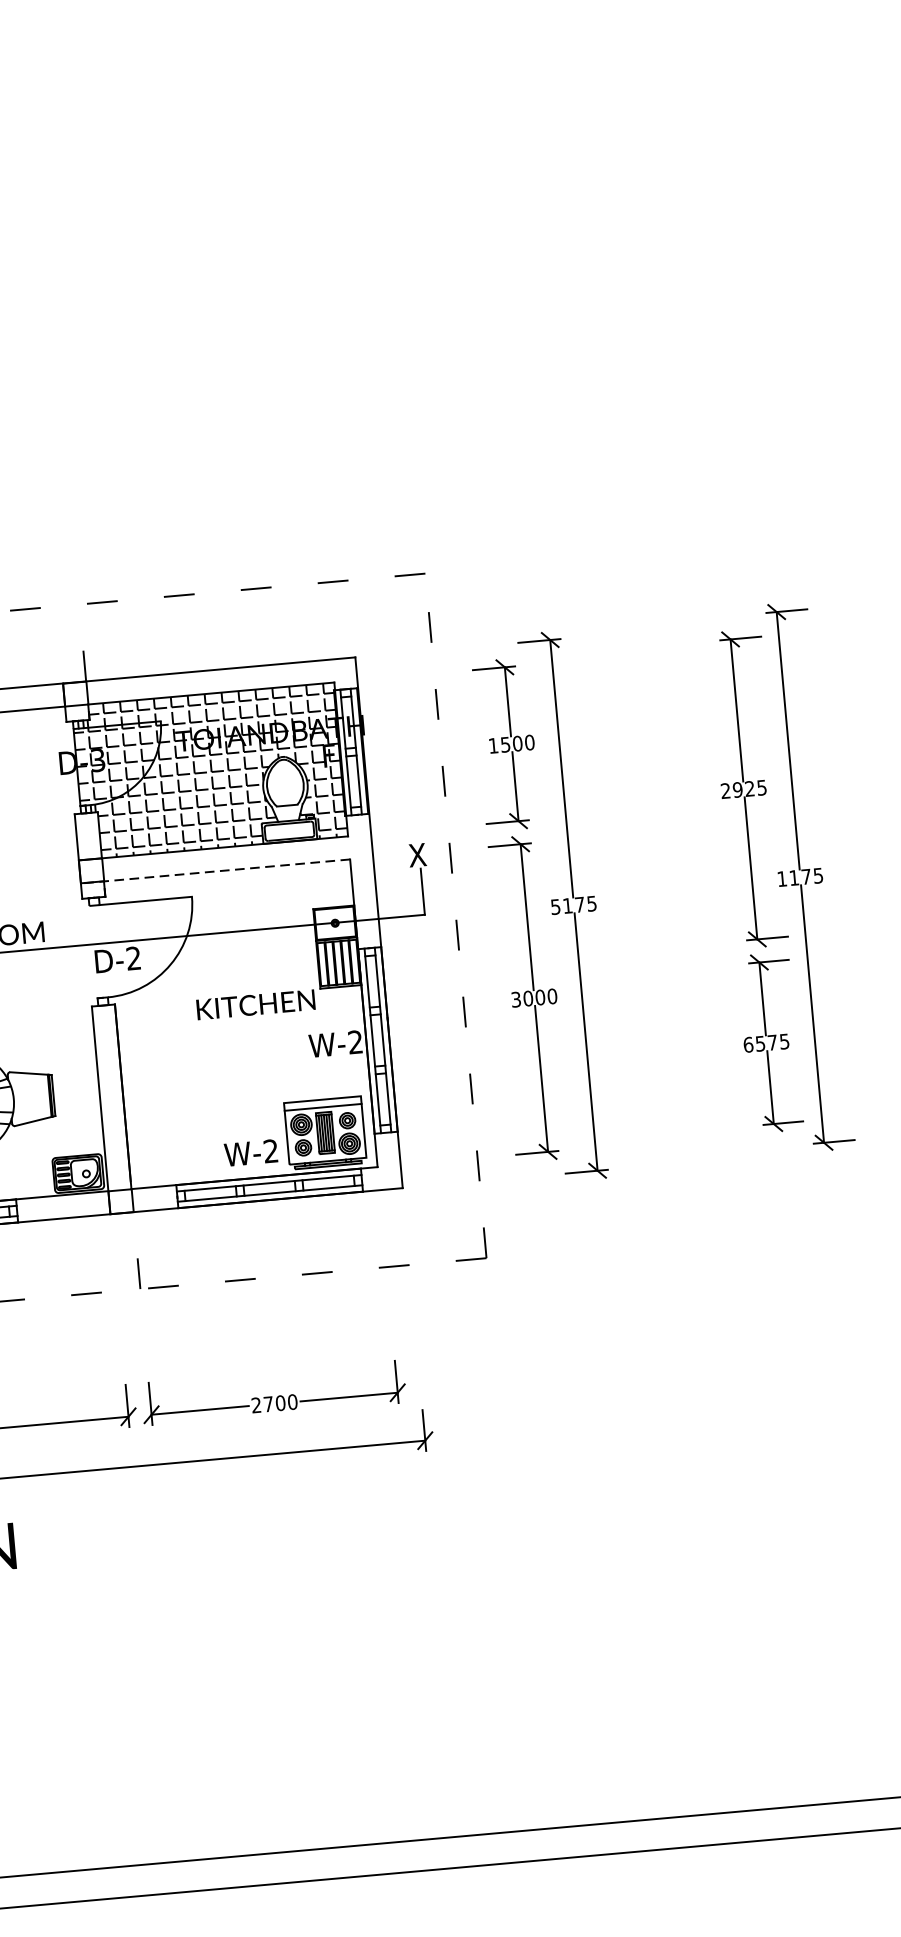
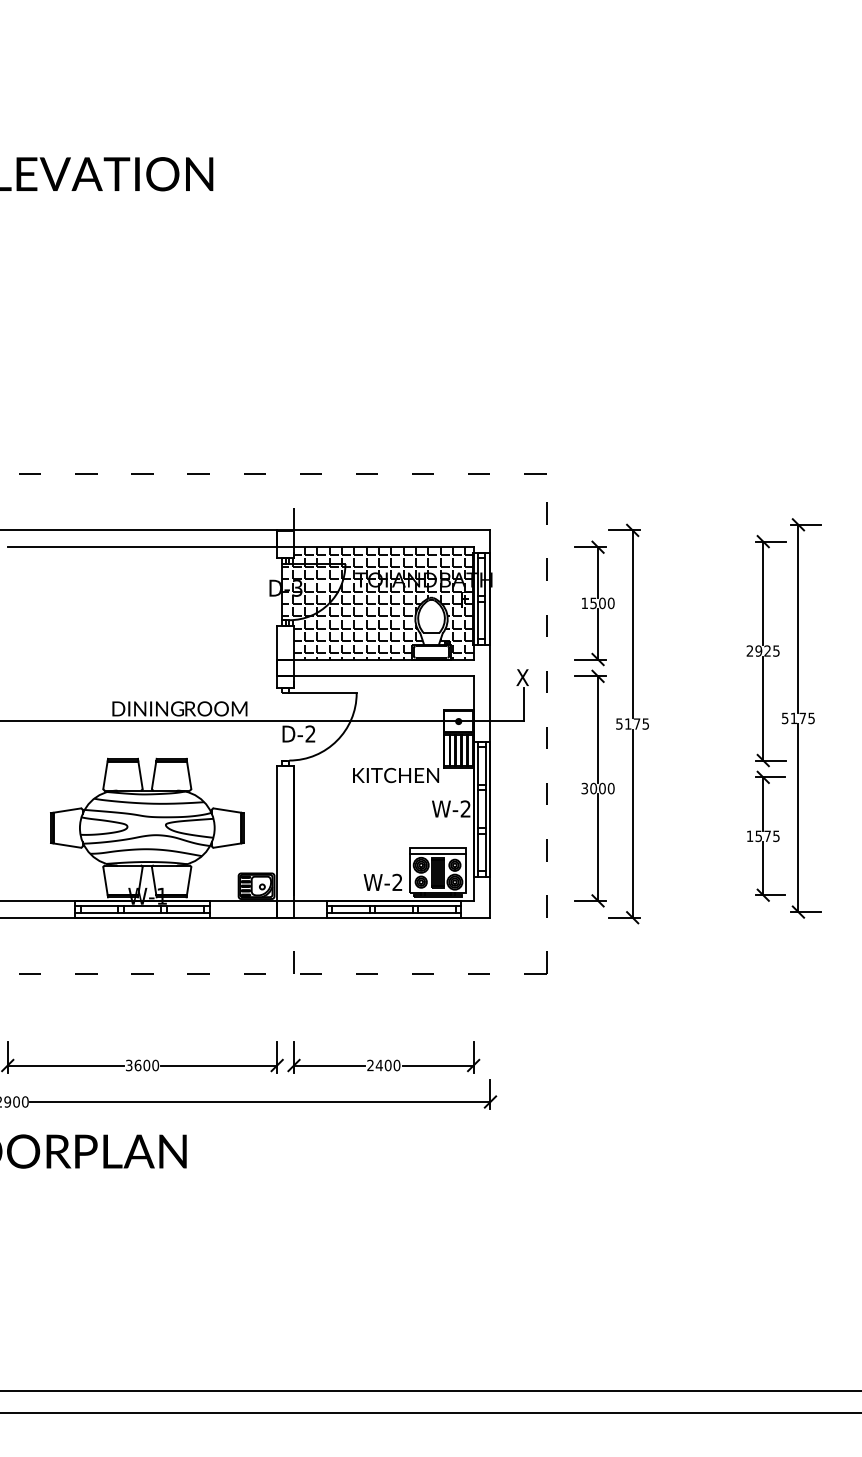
line: (214, 871) -> (374, 676), dashed -> solid
text: (782, 879) -> (785, 718), 1175 -> 5175
text: (747, 1045) -> (749, 836), 6575 -> 1575
text: (267, 1404) -> (378, 1065), 2700 -> 2400

